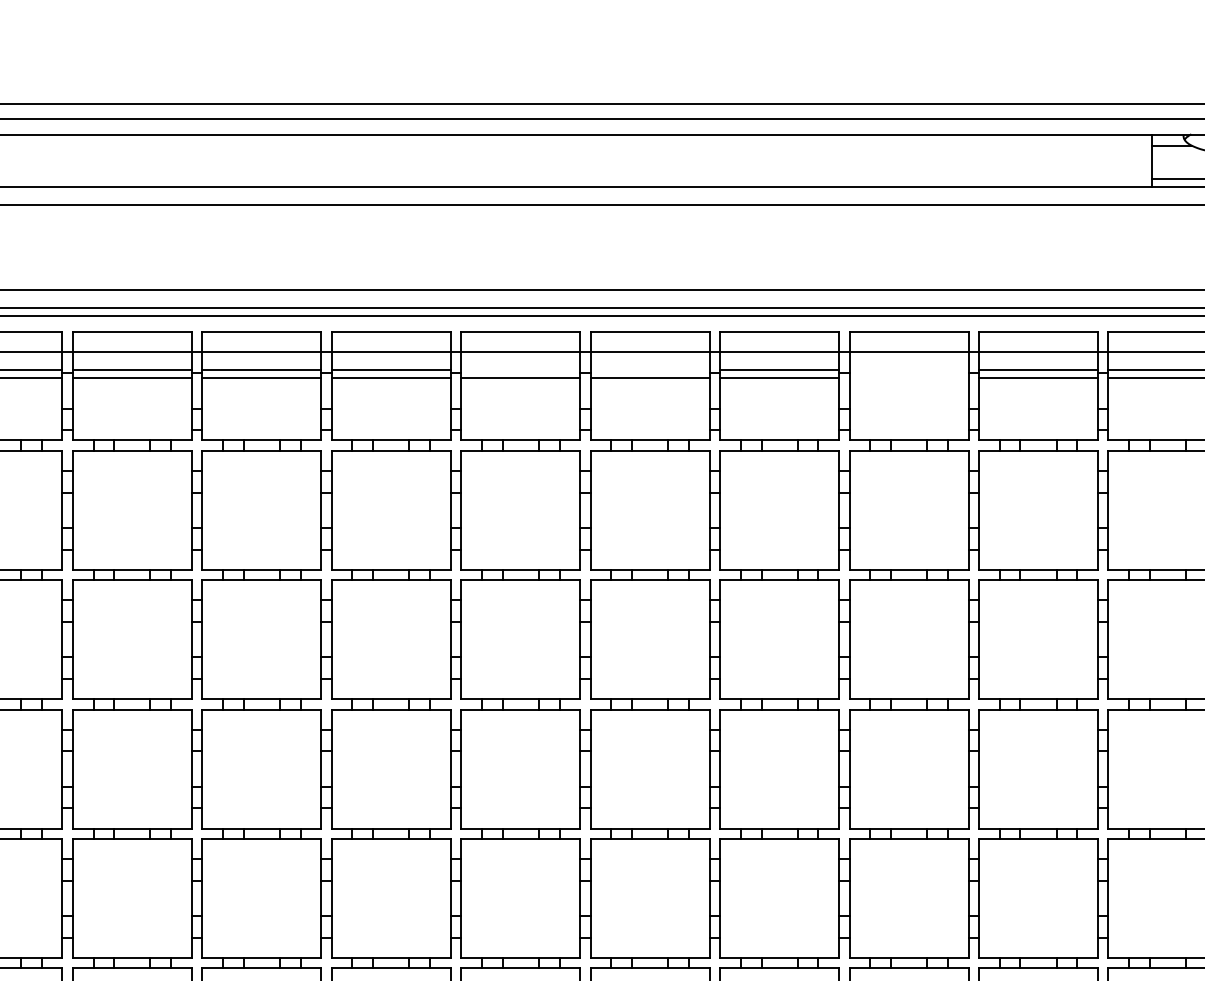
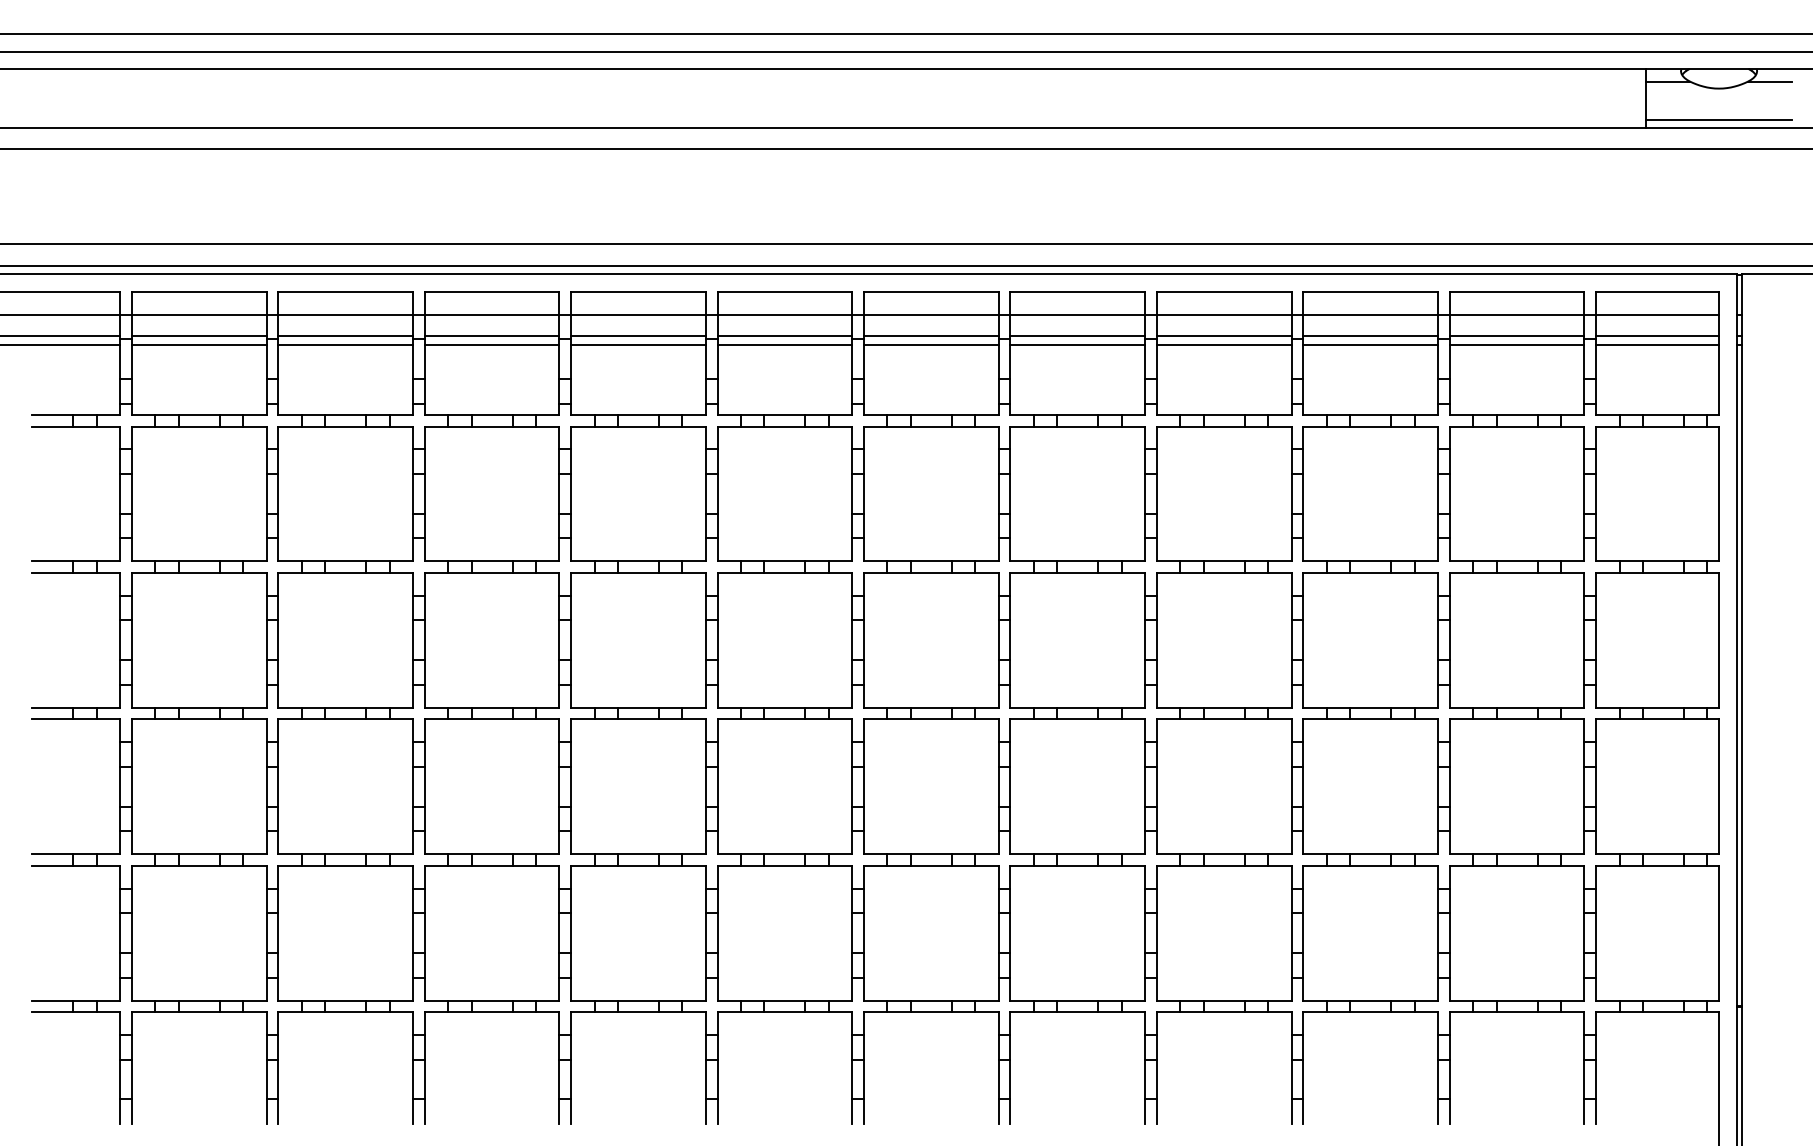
line: (520, 370) -> (931, 335), added
line: (649, 370) -> (1077, 335), added
line: (909, 370) -> (1370, 335), added
line: (909, 378) -> (1370, 344), added

